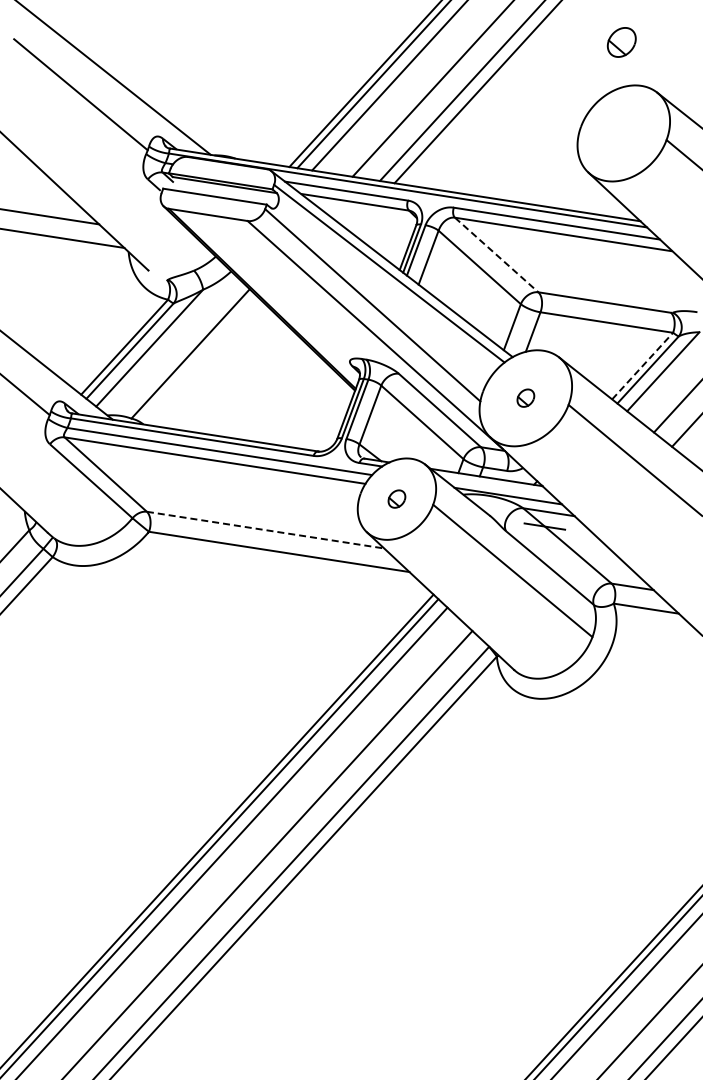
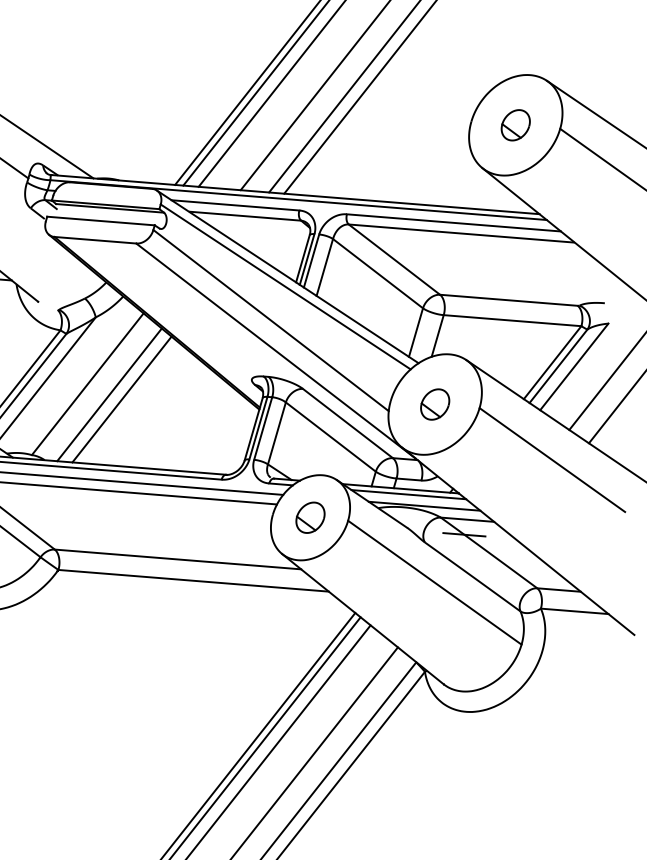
part: (621, 42) -> (515, 125), moved
line: (496, 255) -> (394, 260), dashed -> solid
line: (210, 365) -> (109, 394), added
line: (642, 365) -> (552, 362), dashed -> solid
line: (222, 370) -> (121, 398), added
part: (525, 397) -> (434, 403), size x1.67
line: (493, 483) -> (408, 494), added
part: (396, 498) -> (309, 517), size x1.67
line: (266, 530) -> (178, 559), dashed -> solid

